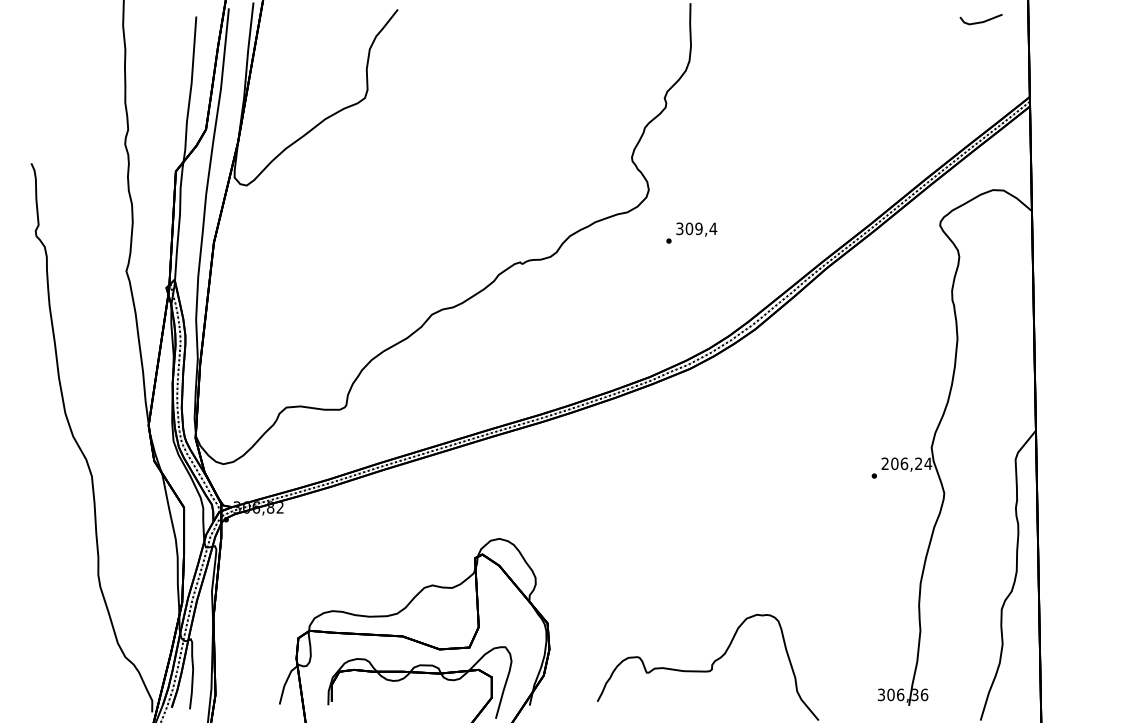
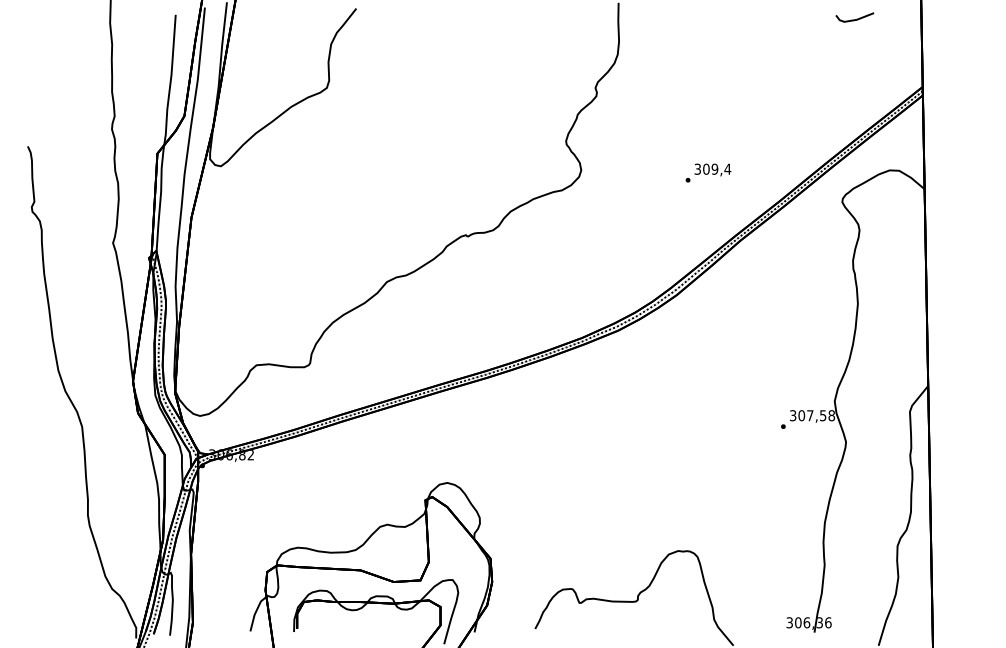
line: (980, 21) -> (854, 19), moved
text: (691, 232) -> (708, 172), moved
text: (906, 463) -> (812, 415), 206,24 -> 307,58

